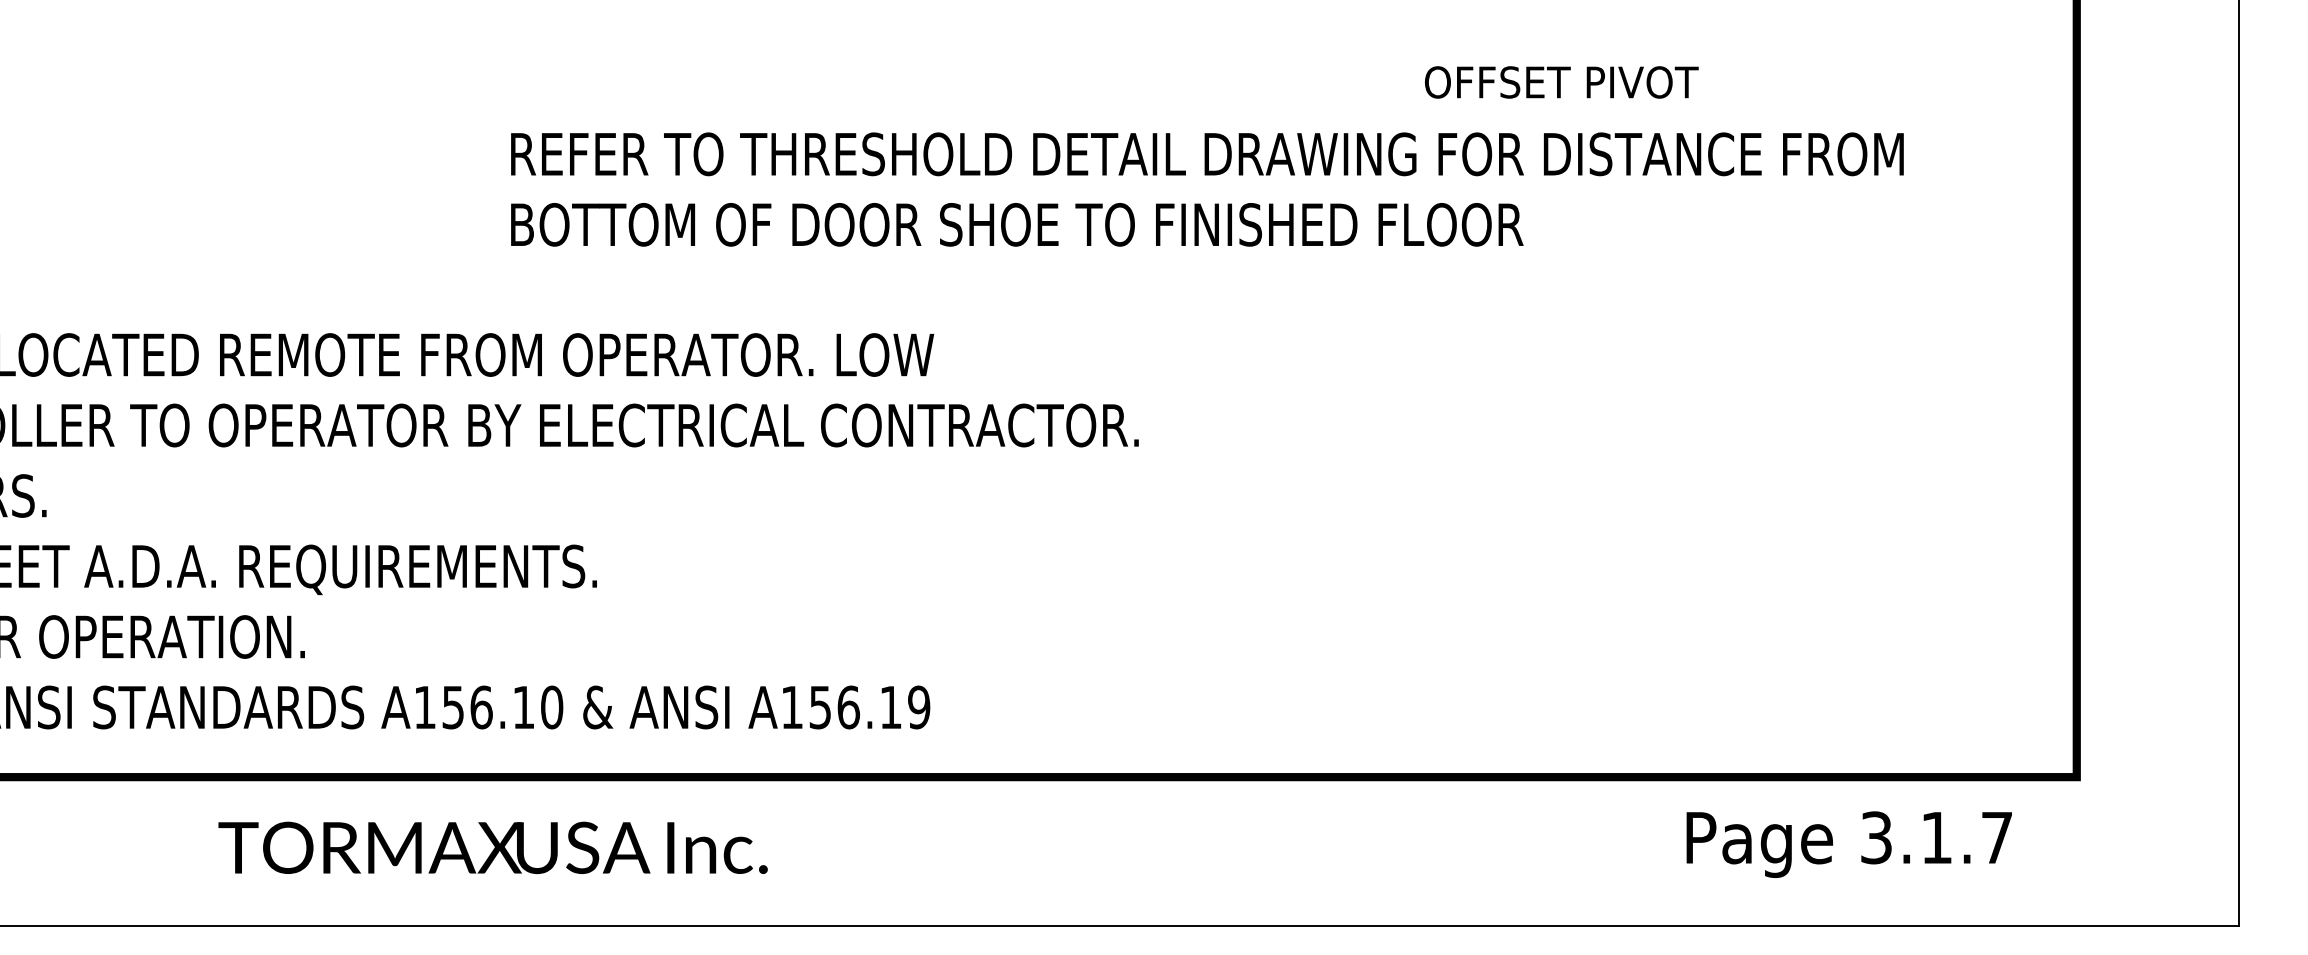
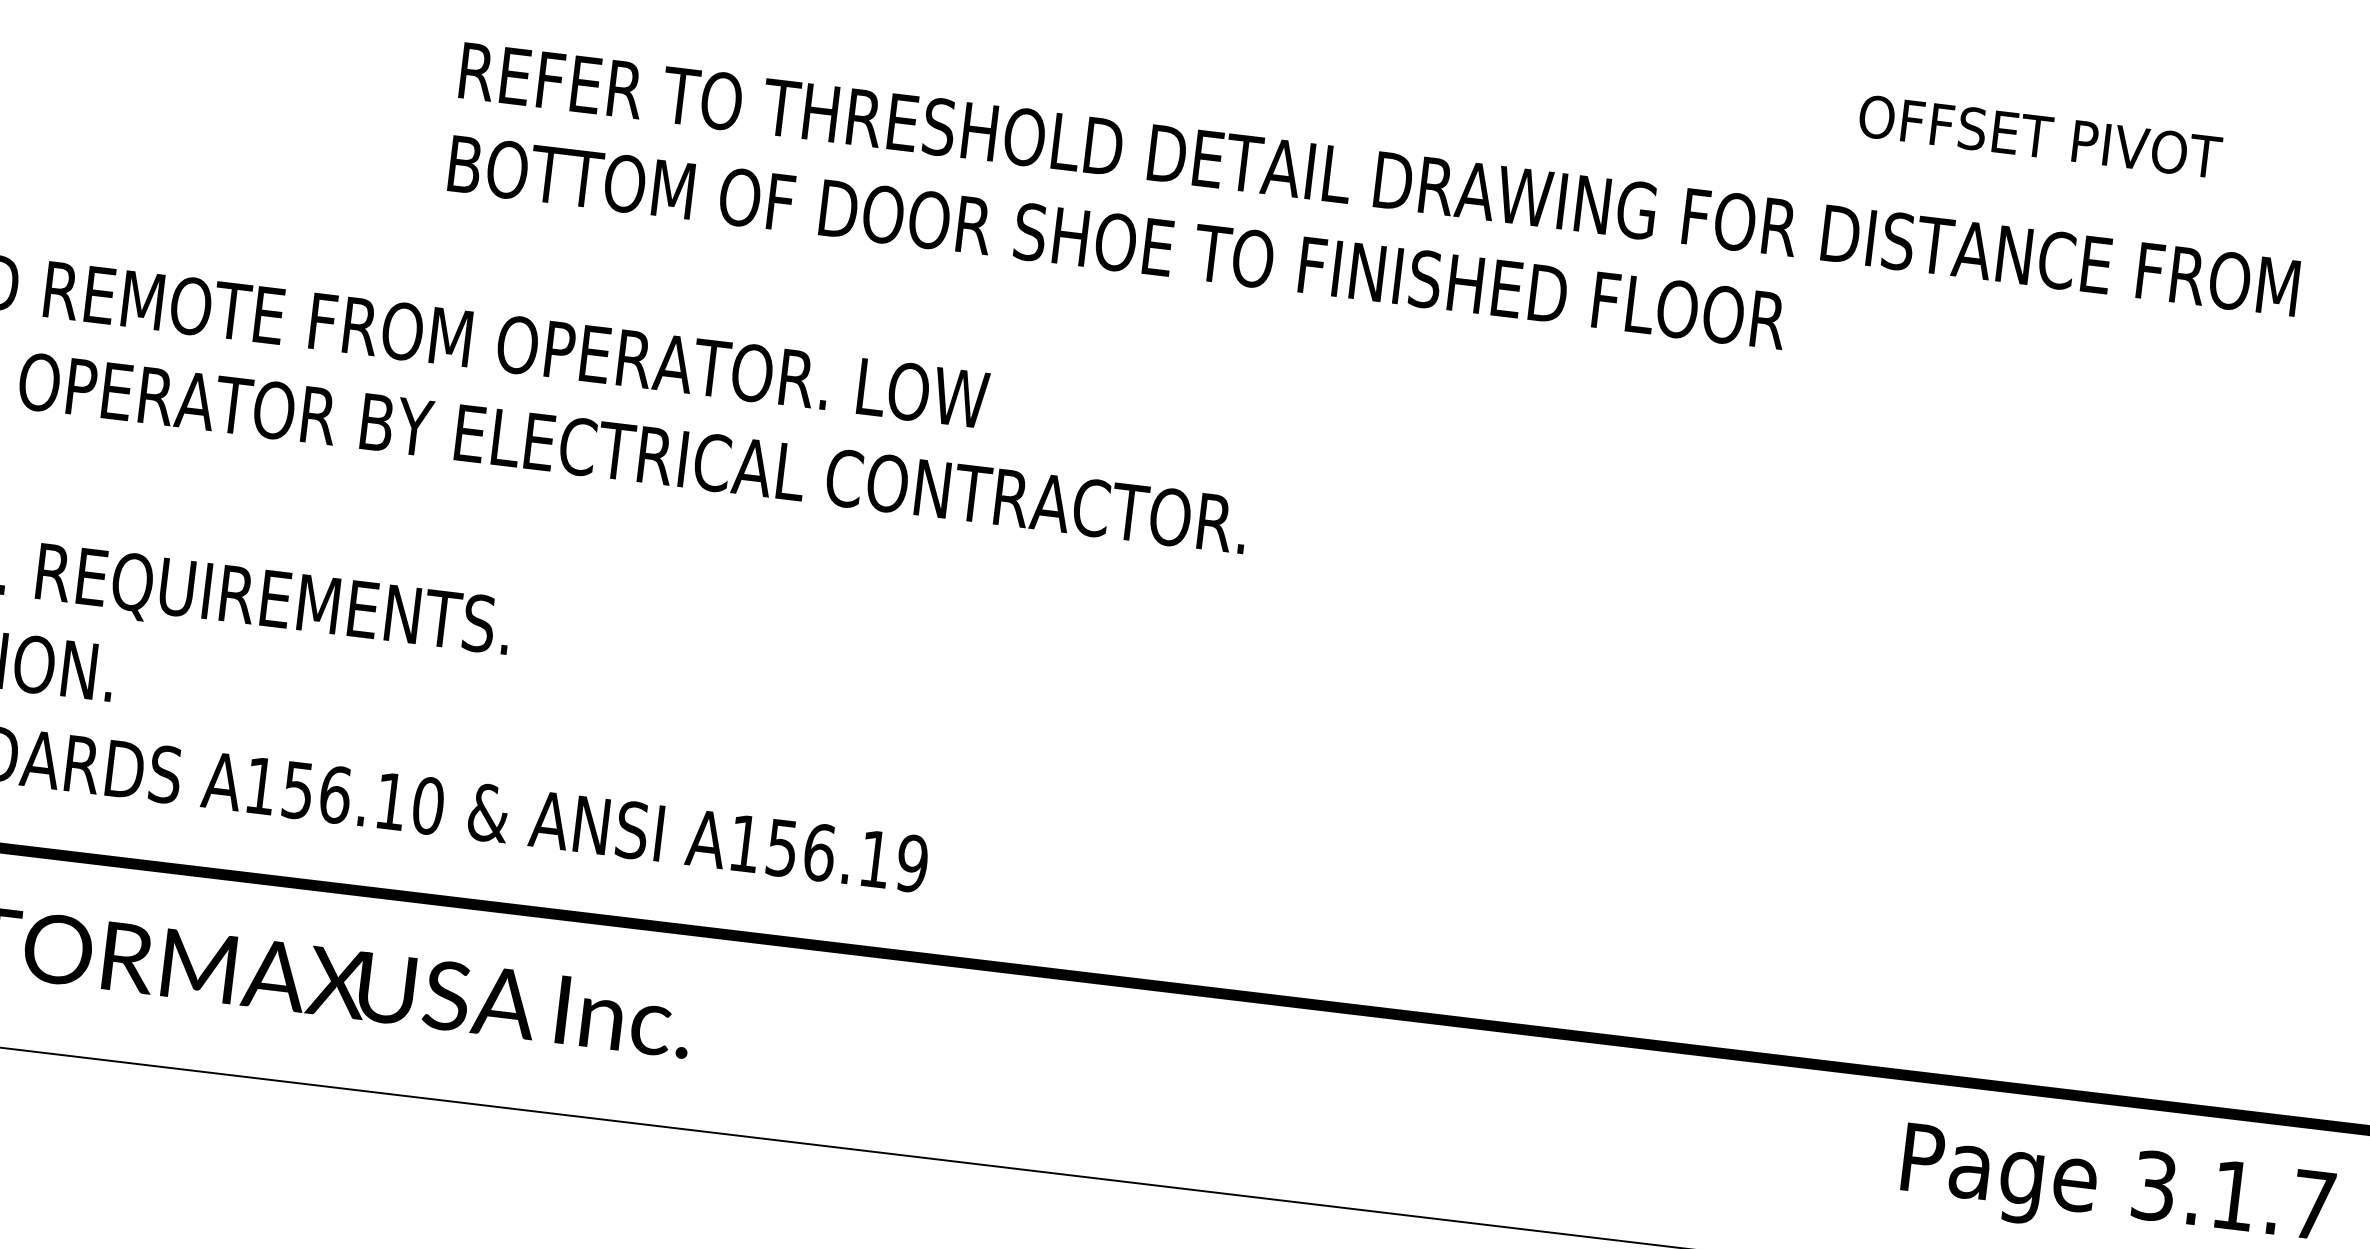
text: (1561, 82) -> (2040, 136), moved

